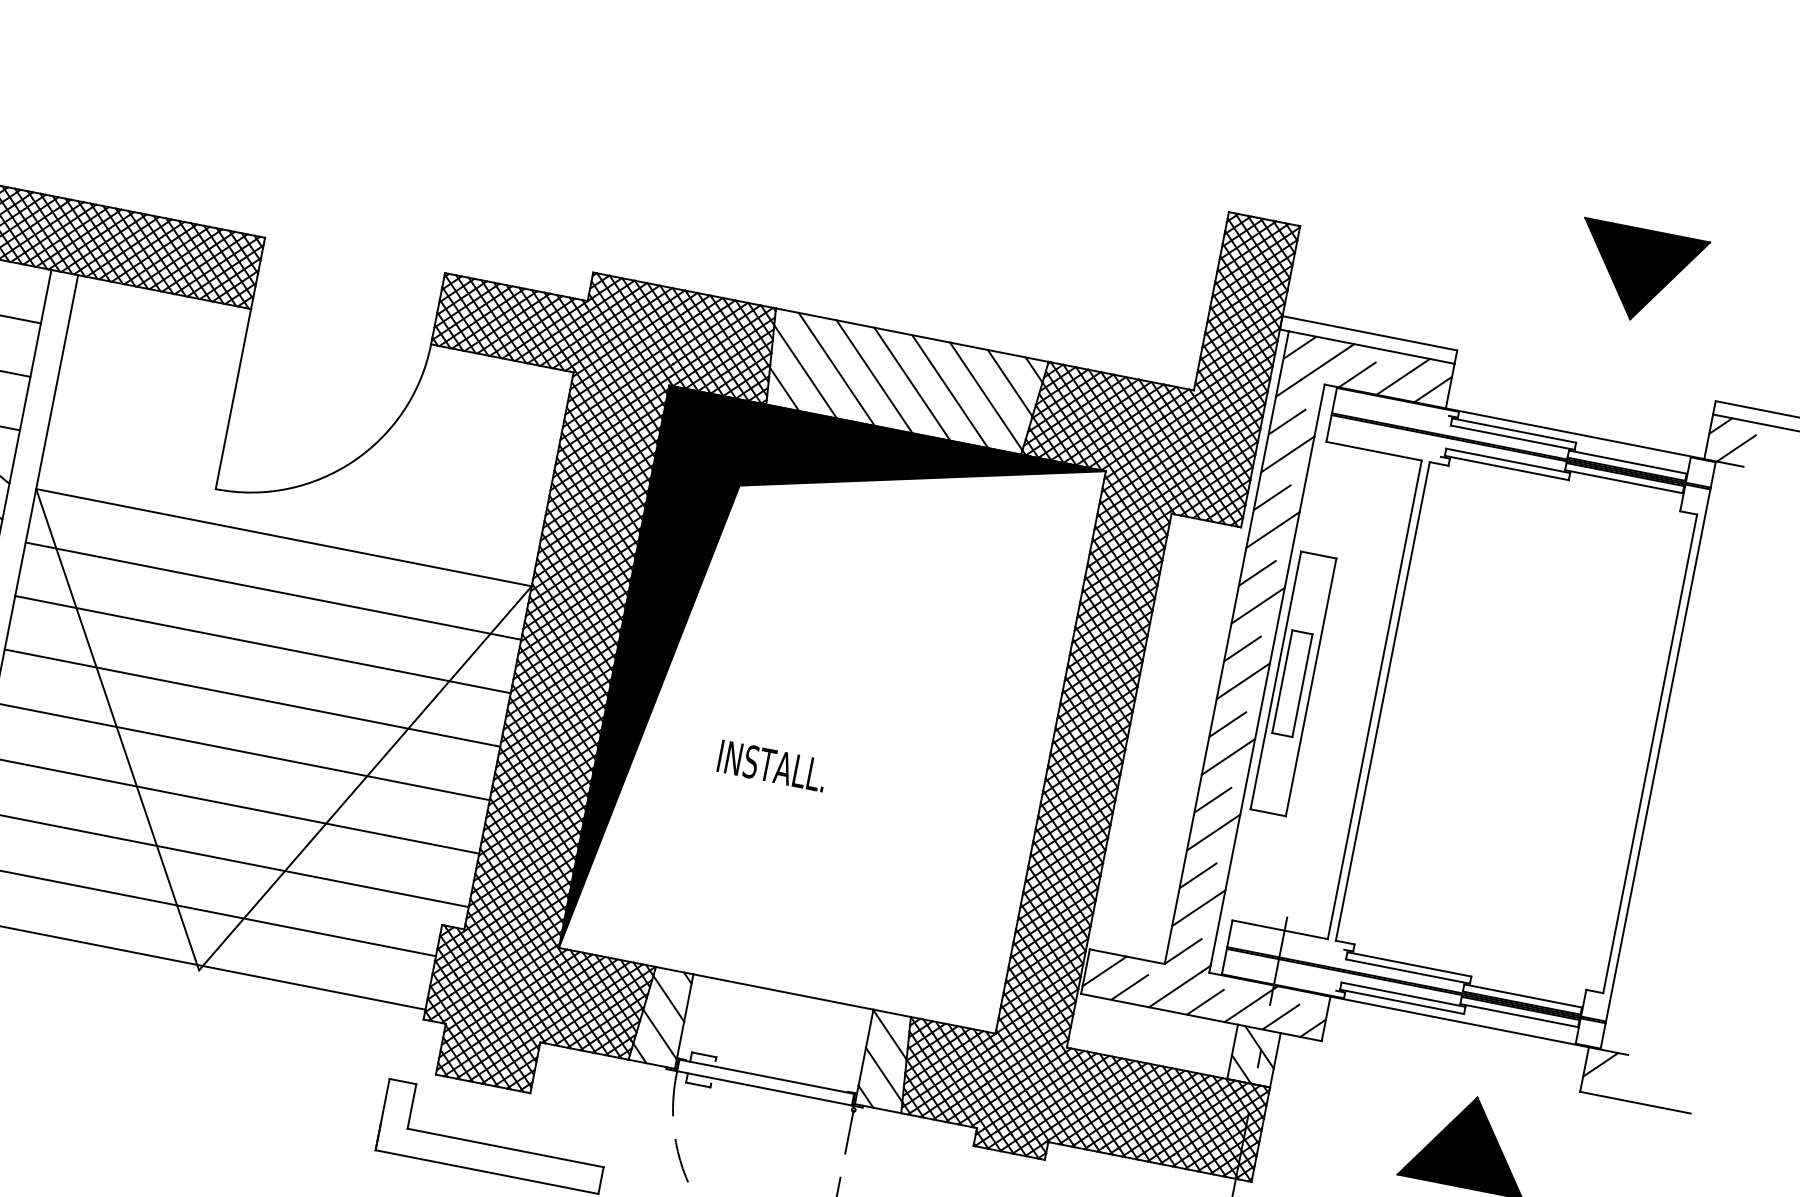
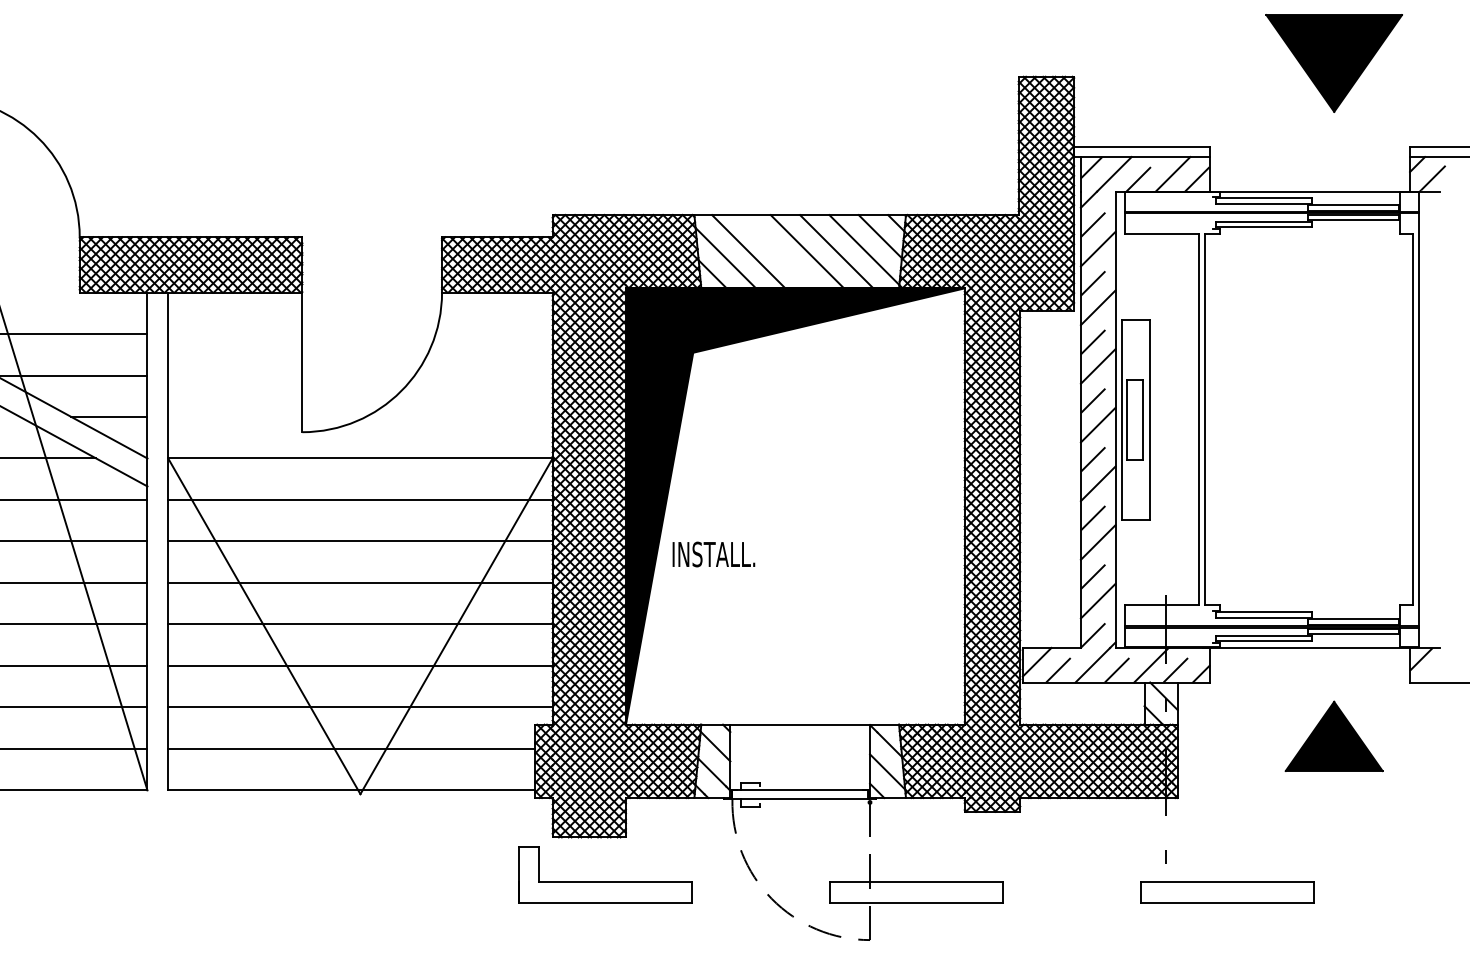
part: (1638, 274) -> (1333, 63), size x1.4
line: (873, 376) -> (777, 251), removed
text: (771, 765) -> (713, 554), moved

